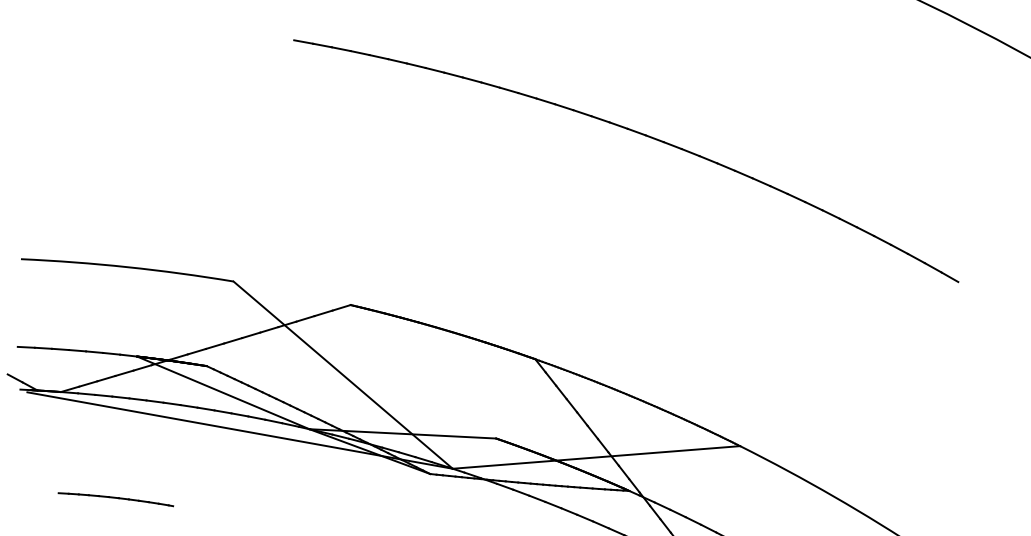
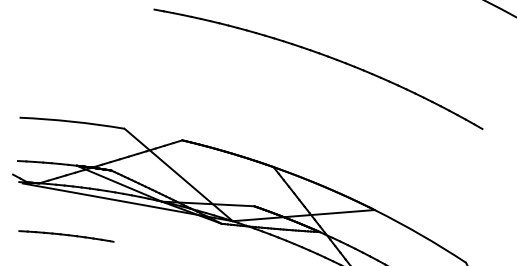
part: (115, 499) -> (66, 236), size x1.67

